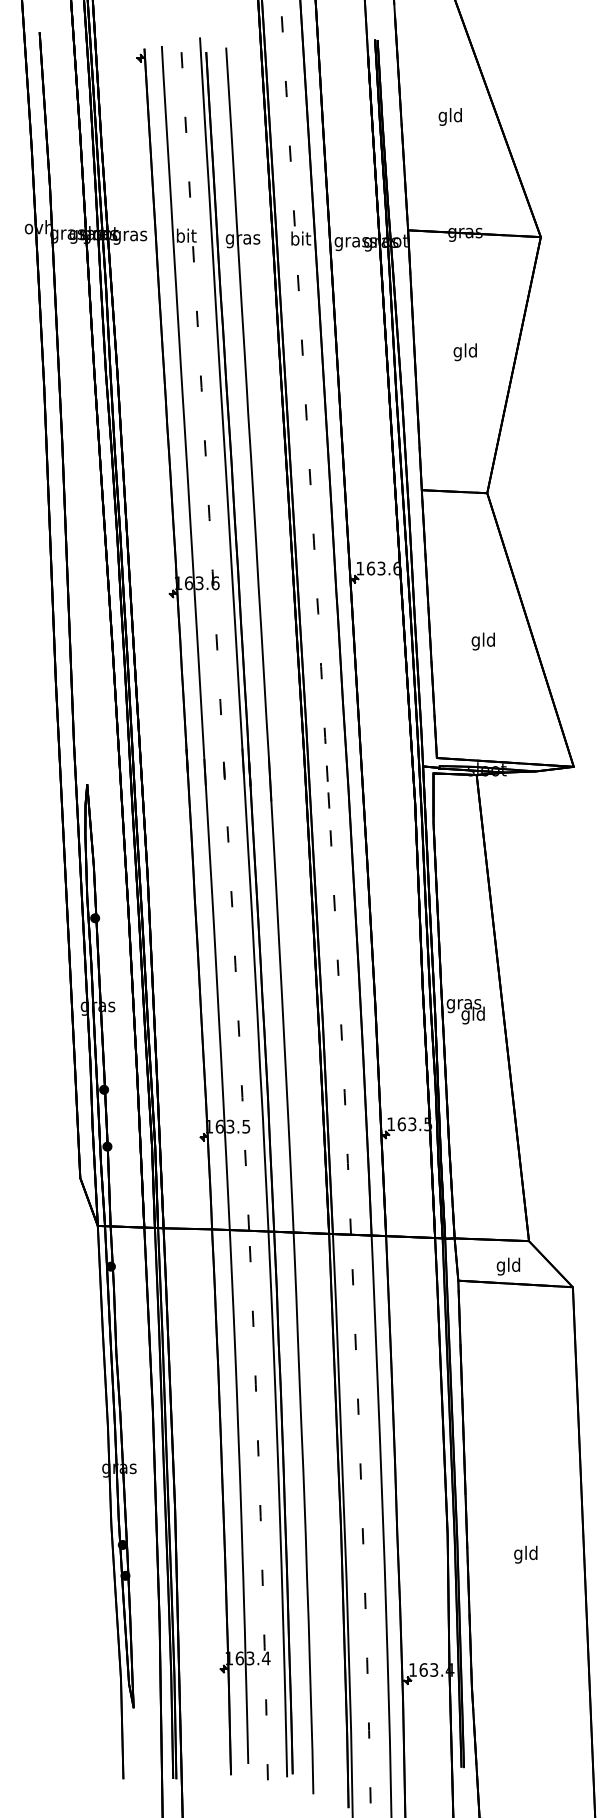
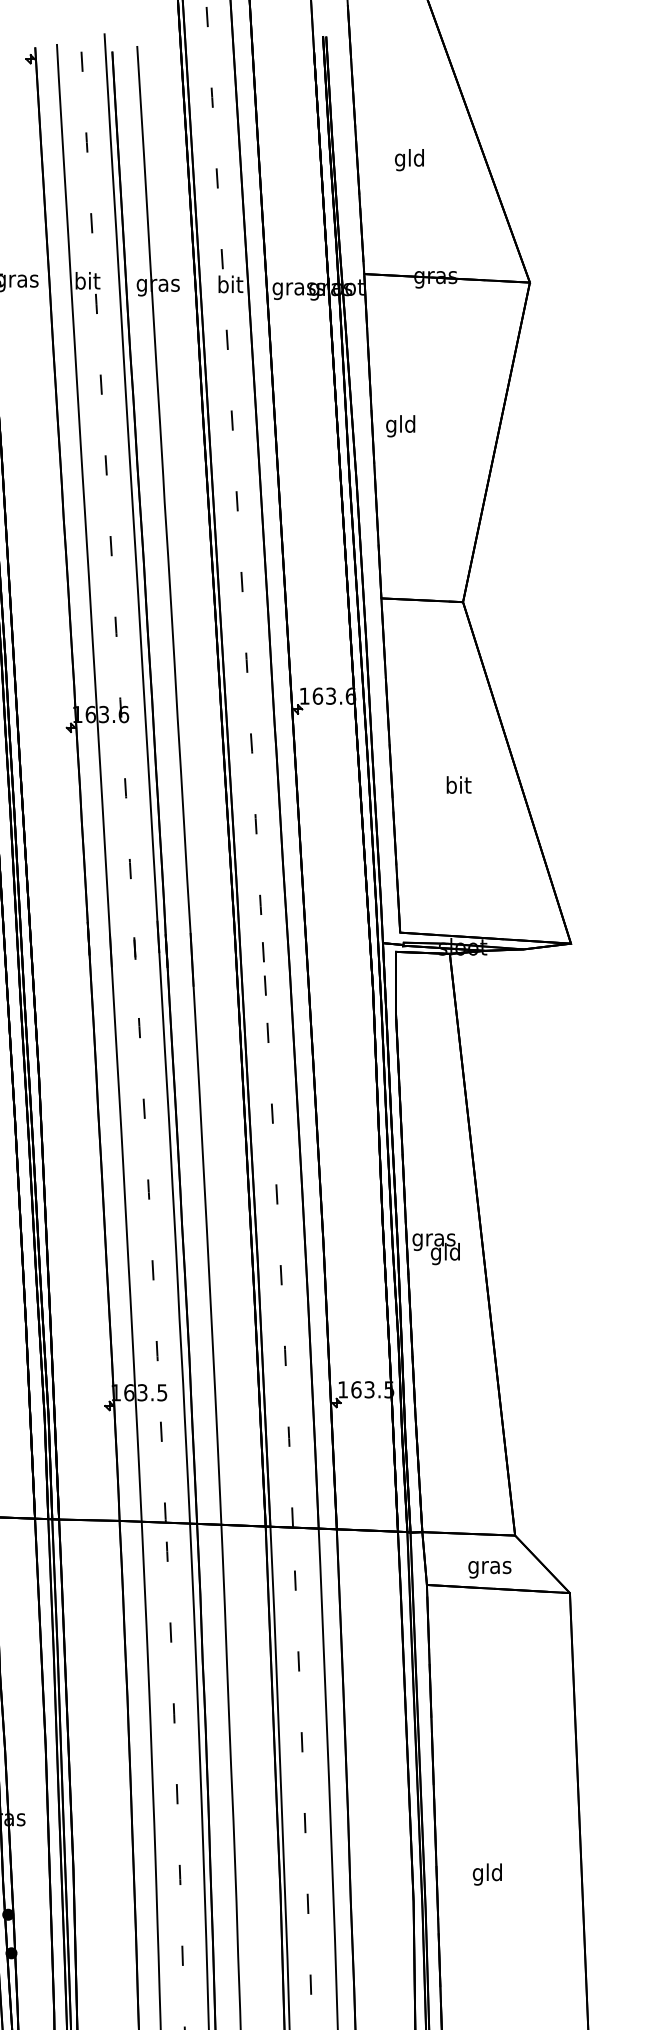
text: (449, 116) -> (408, 159), moved
text: (464, 352) -> (399, 426), moved
text: (482, 641) -> (457, 787), gld -> bit
text: (508, 1266) -> (489, 1567), gld -> gras
text: (525, 1554) -> (487, 1874), moved

